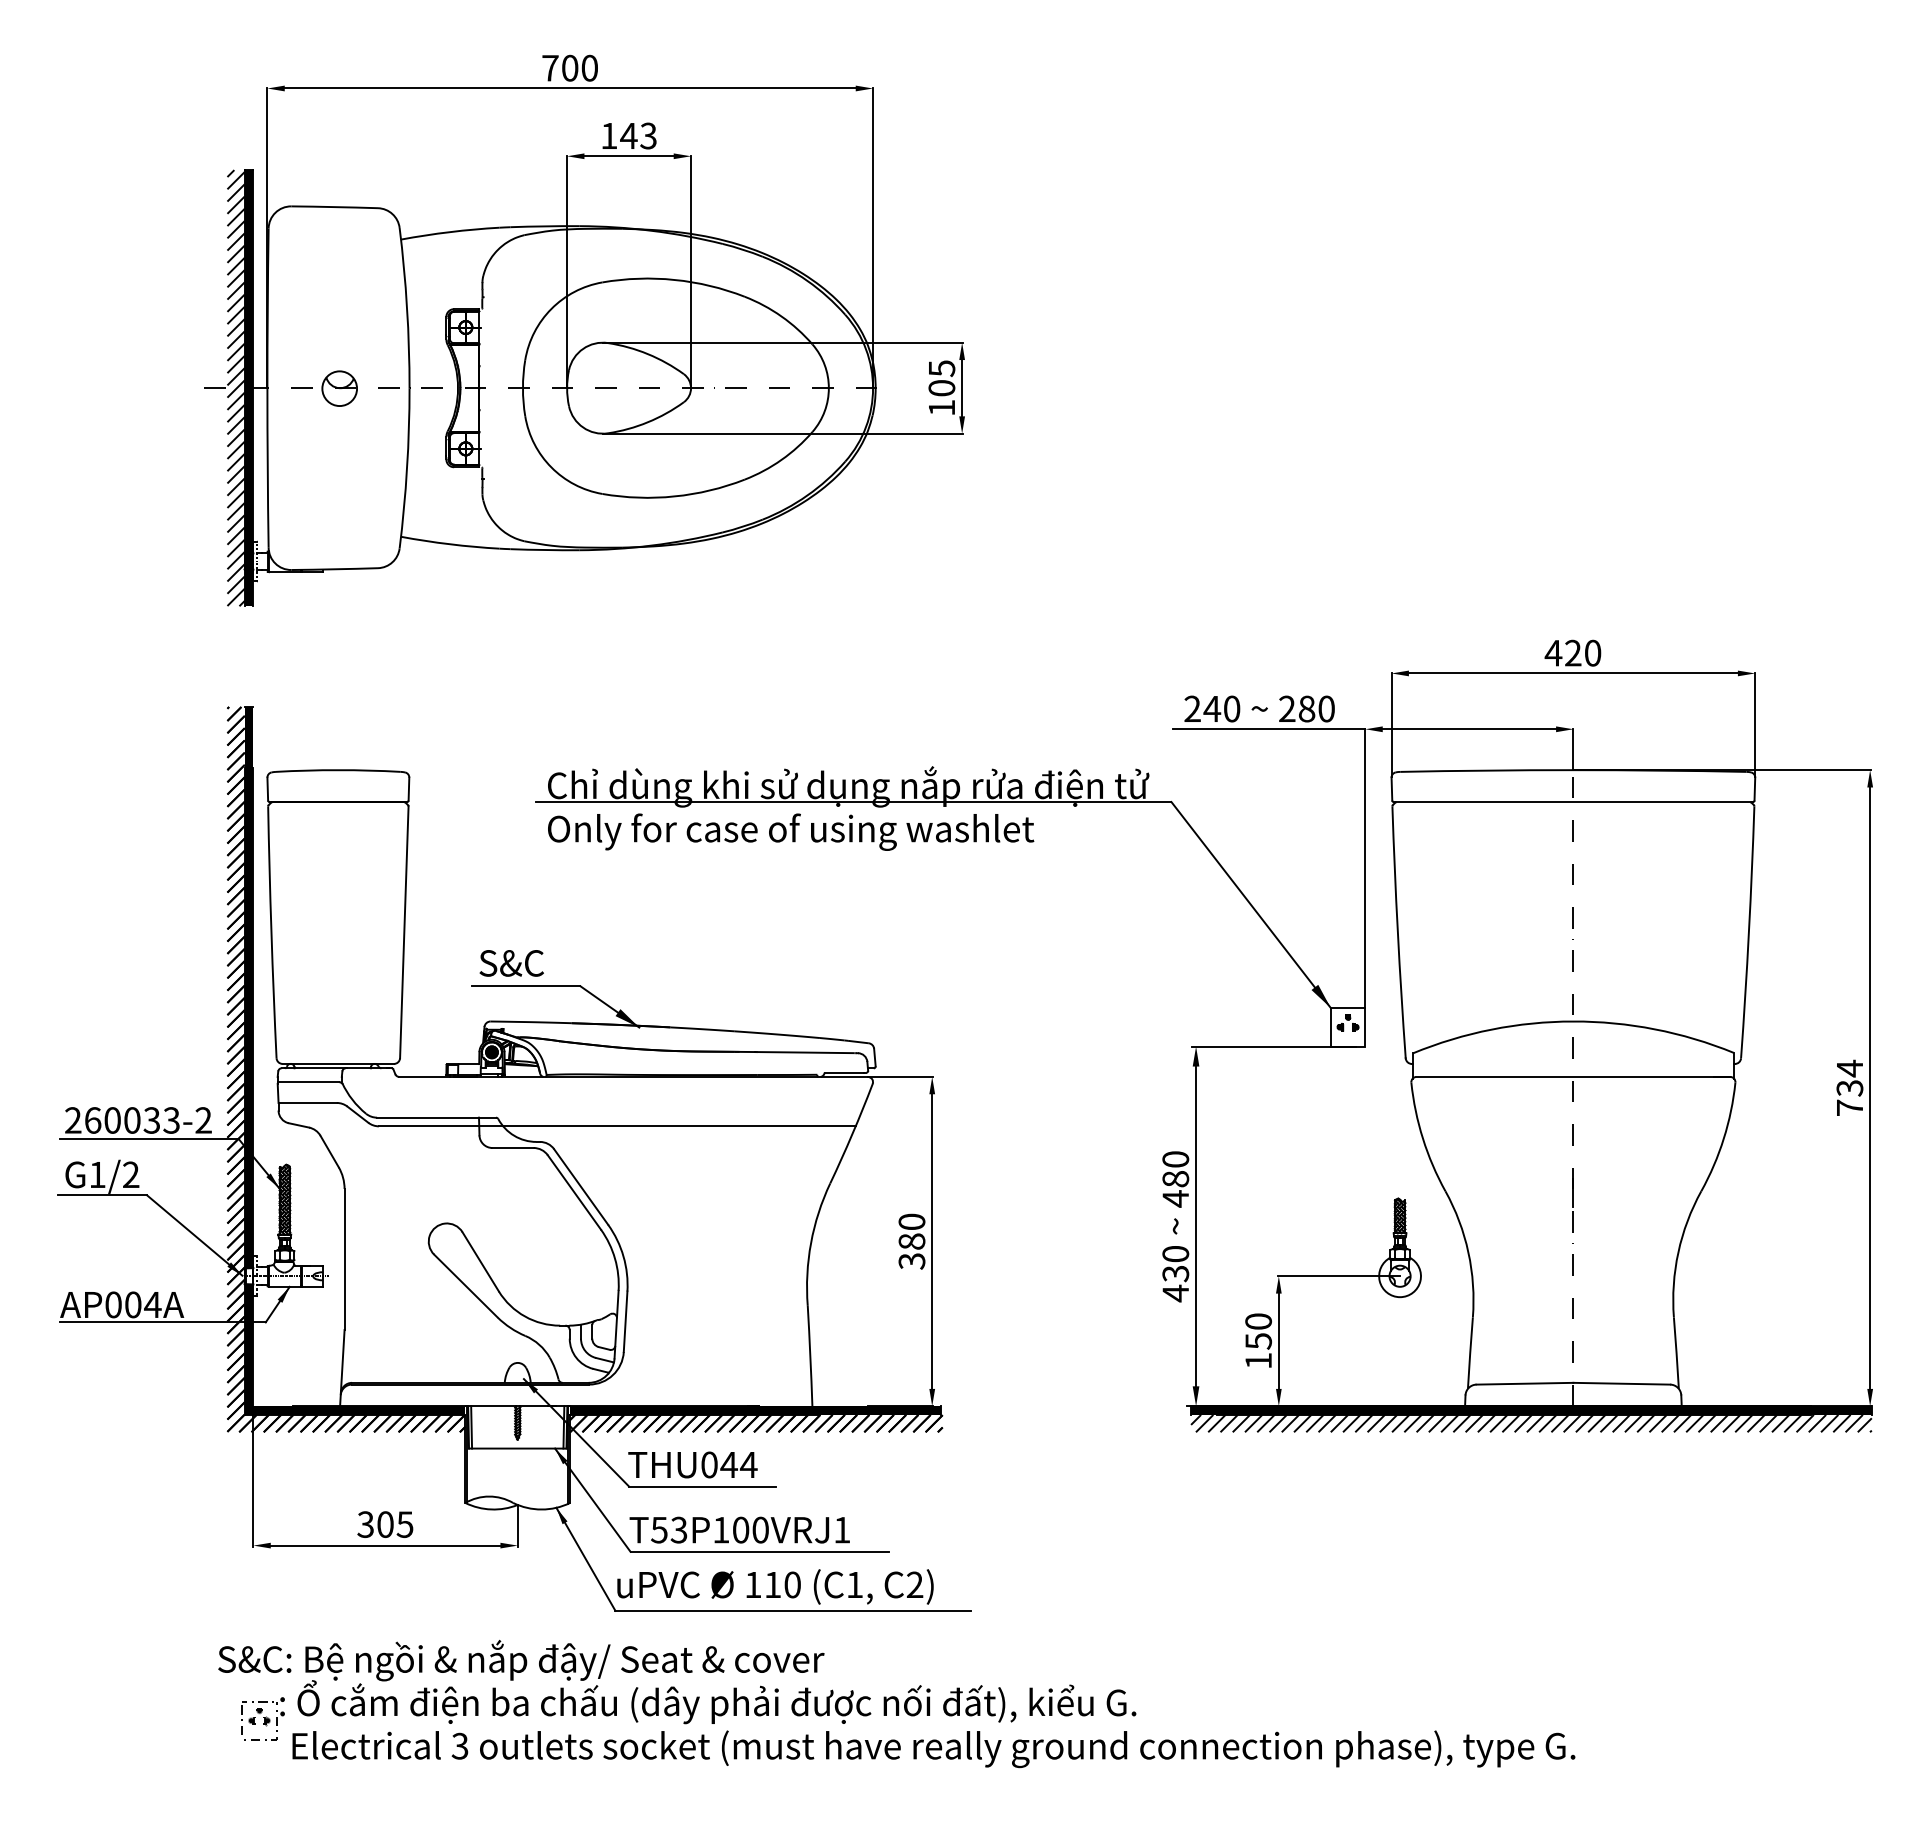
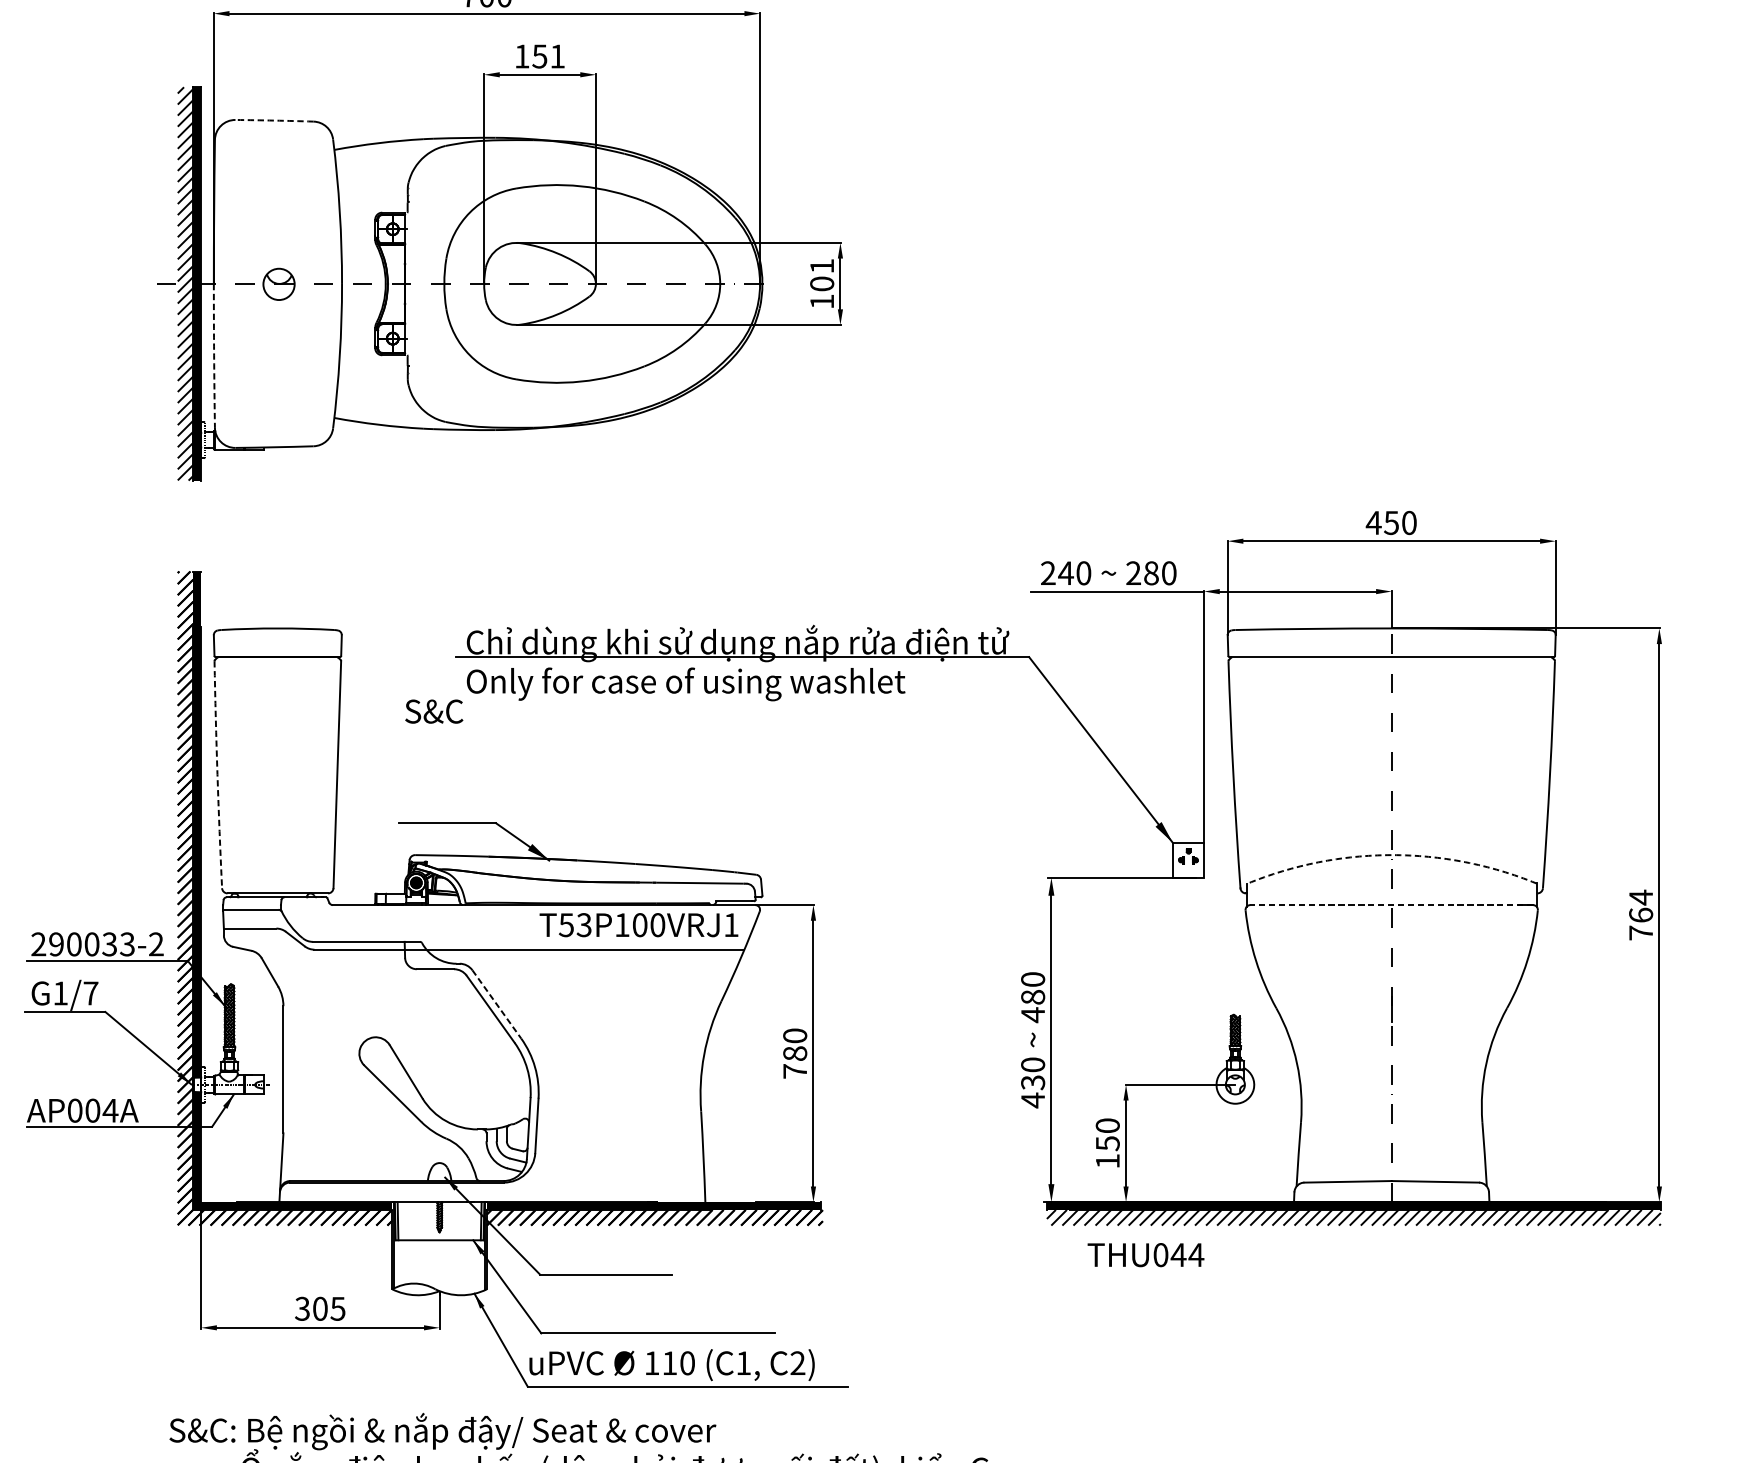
text: (638, 135) -> (548, 56), 143 -> 151
arc: (334, 207) -> (274, 120), solid -> dashed
text: (942, 368) -> (822, 266), 105 -> 101
arc: (267, 468) -> (213, 356), solid -> dashed
text: (1572, 652) -> (1390, 522), 420 -> 450
arc: (271, 932) -> (217, 774), solid -> dashed
text: (511, 963) -> (433, 711), moved
arc: (1573, 1021) -> (1391, 855), solid -> dashed
line: (1573, 1076) -> (1391, 904), solid -> dashed
text: (1849, 1088) -> (1640, 915), 734 -> 764
text: (92, 1120) -> (56, 944), 260033-2 -> 290033-2
text: (131, 1174) -> (91, 993), G1/2 -> G1/7
line: (581, 1187) -> (497, 1004), solid -> dashed
text: (911, 1261) -> (794, 1071), 380 -> 780
text: (692, 1464) -> (1145, 1254), moved
text: (739, 1529) -> (638, 924), moved

